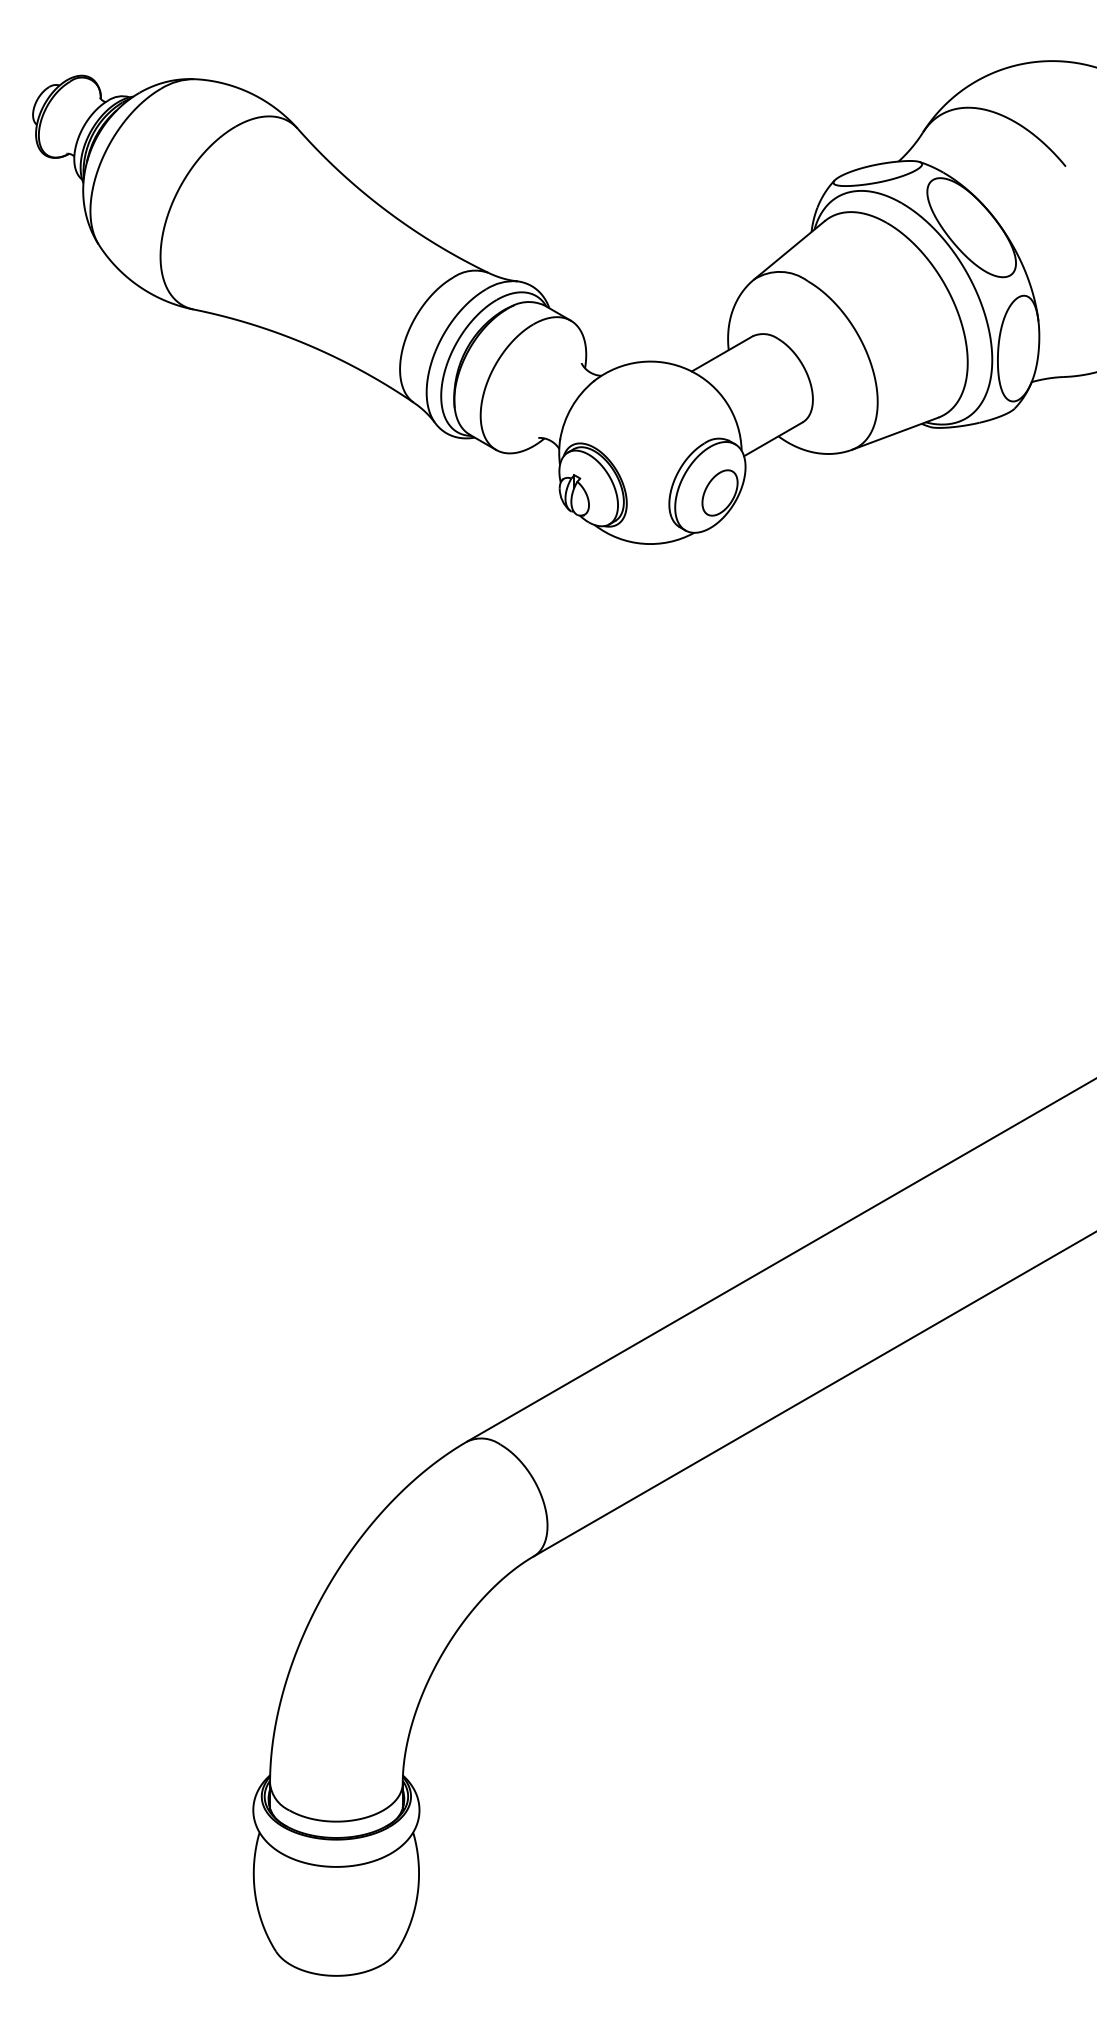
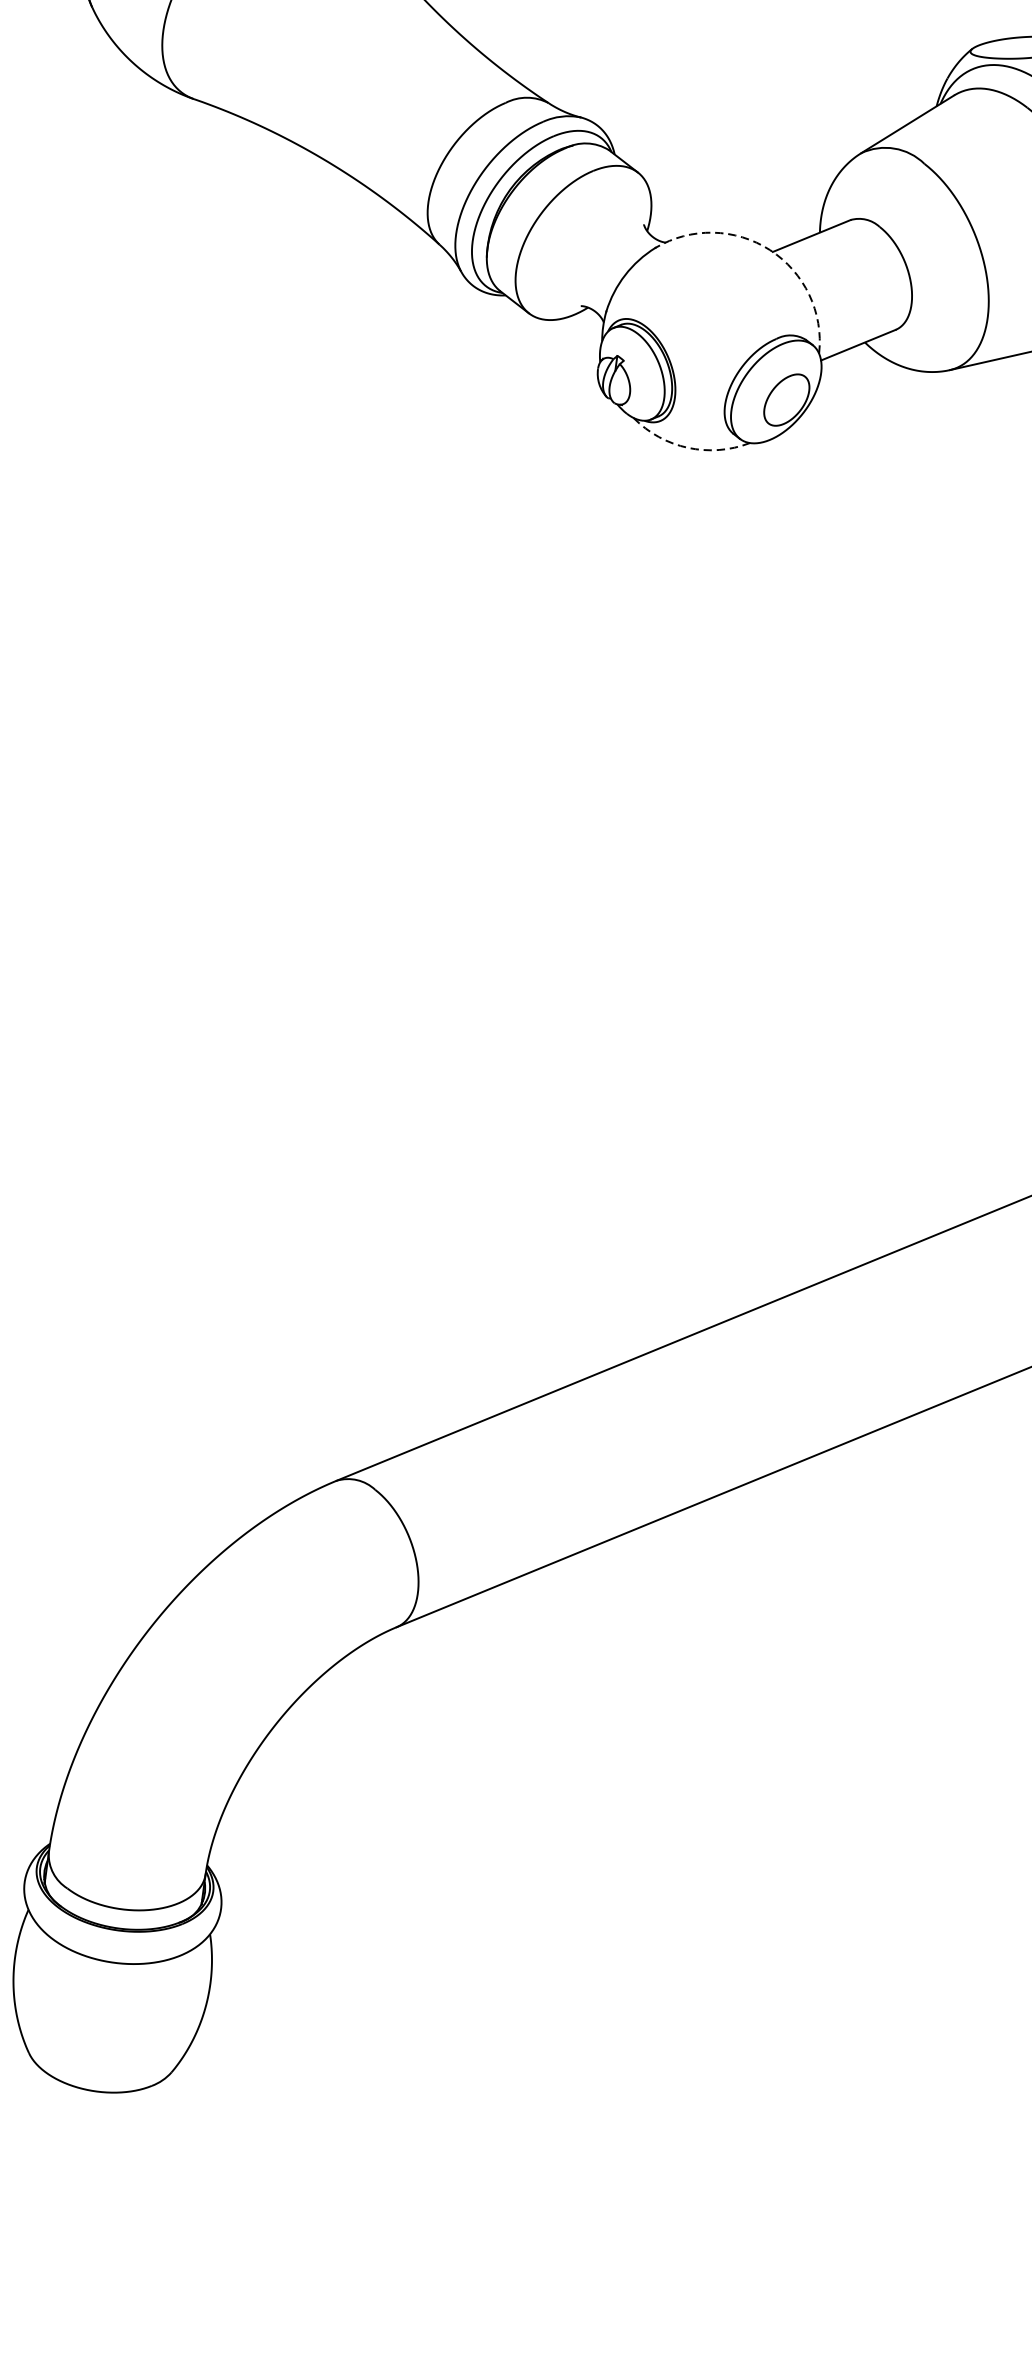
arc: (689, 370) -> (770, 250), solid -> dashed
arc: (643, 543) -> (688, 447), solid -> dashed

